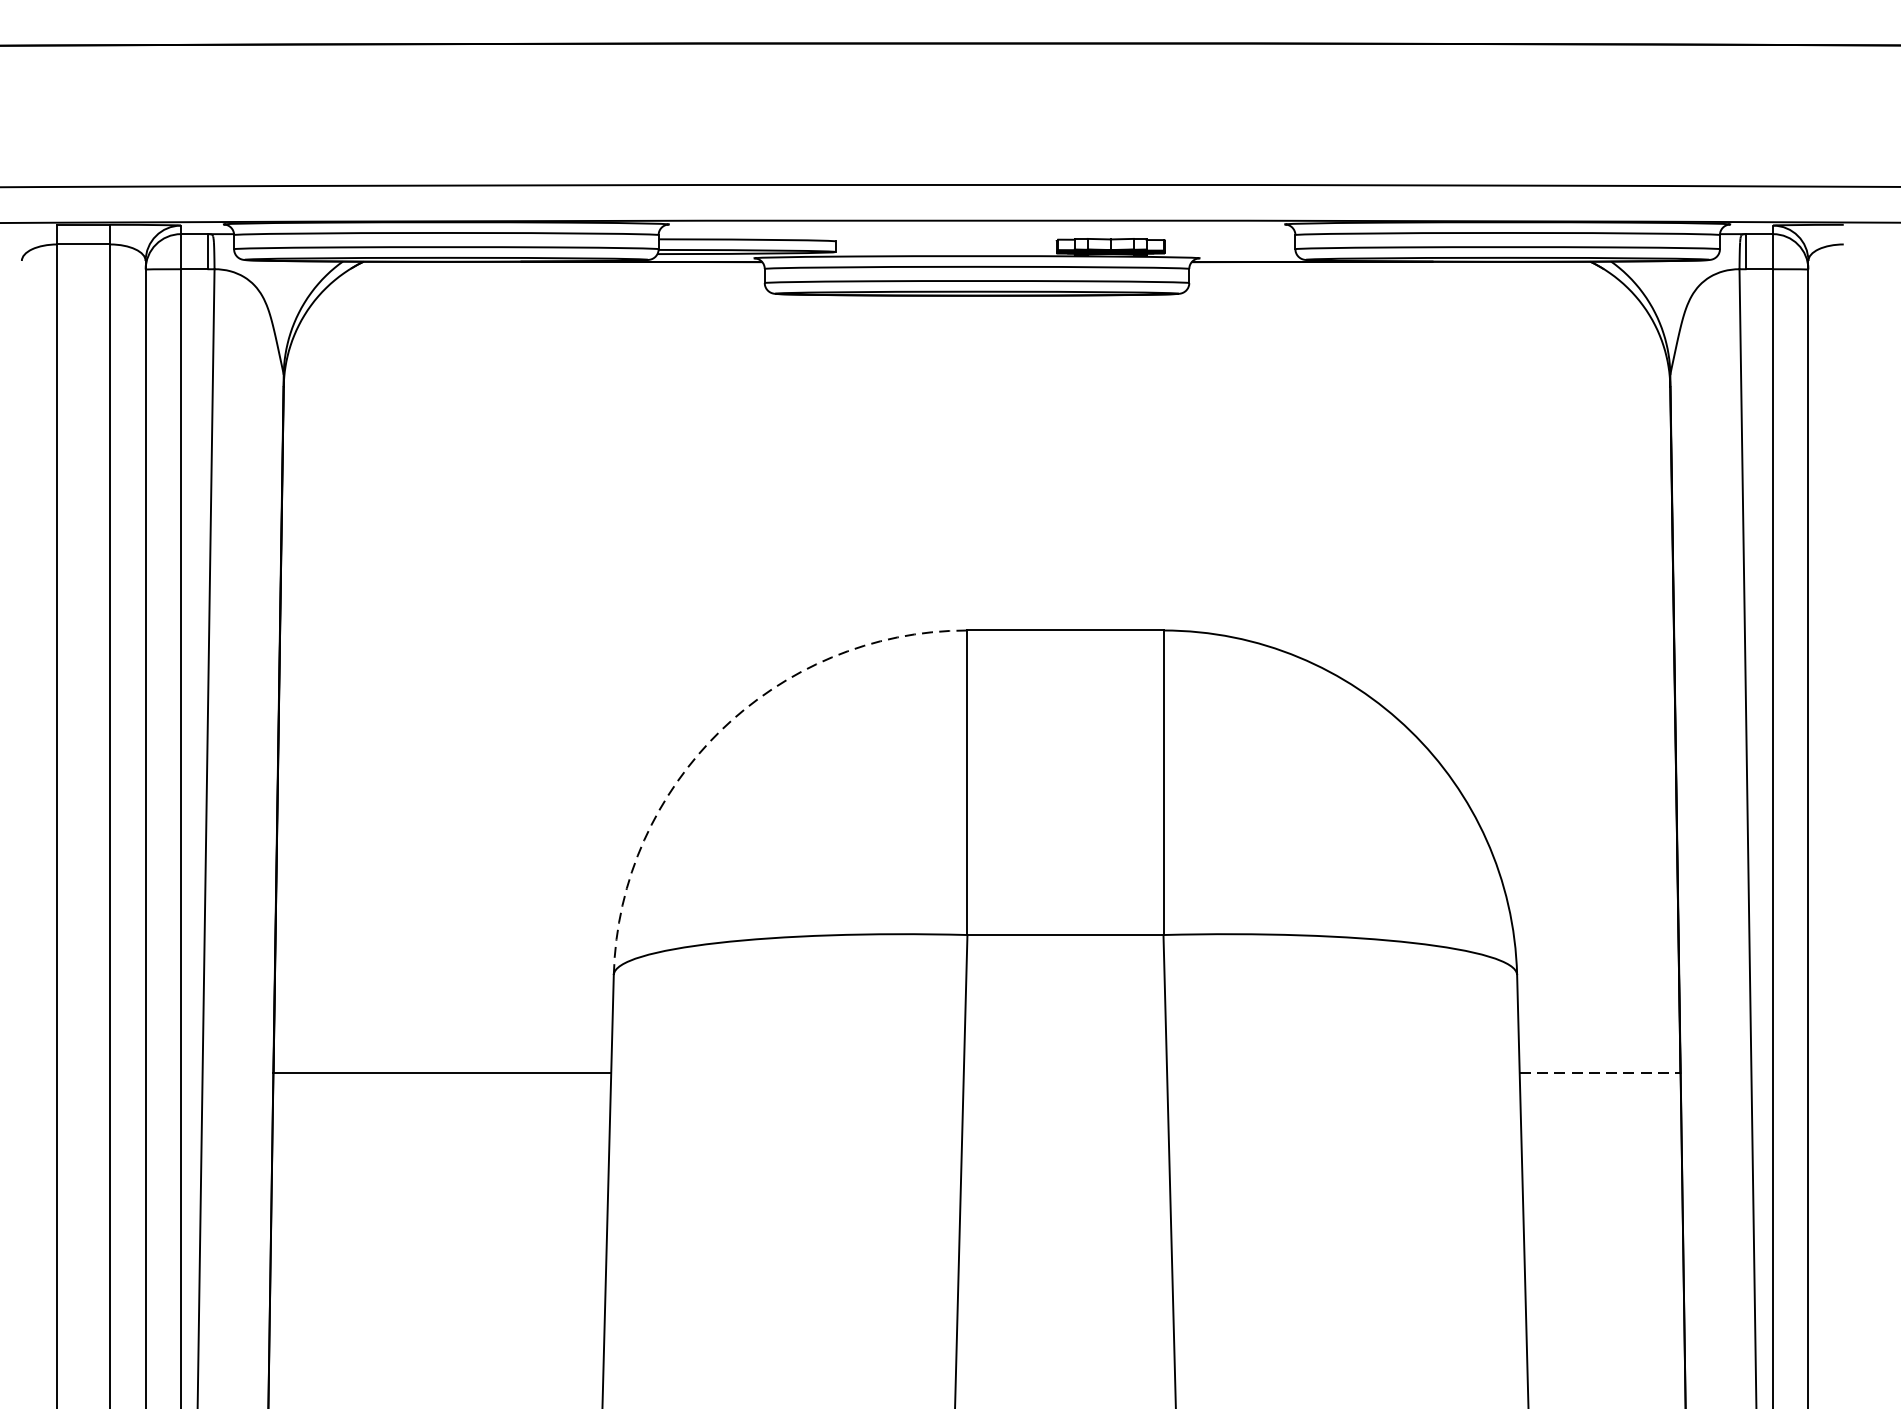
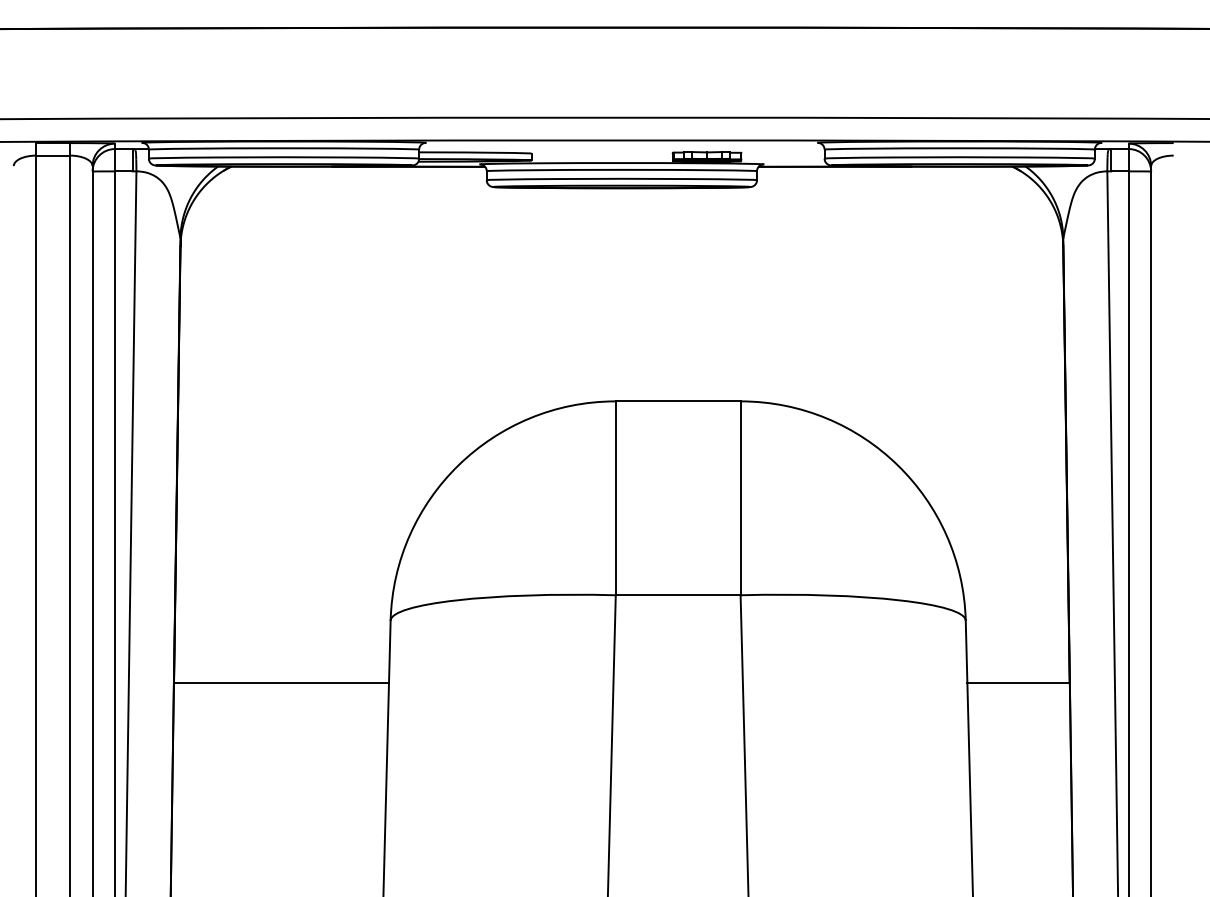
arc: (720, 731) -> (458, 465), dashed -> solid
line: (1601, 1072) -> (1019, 682), dashed -> solid

